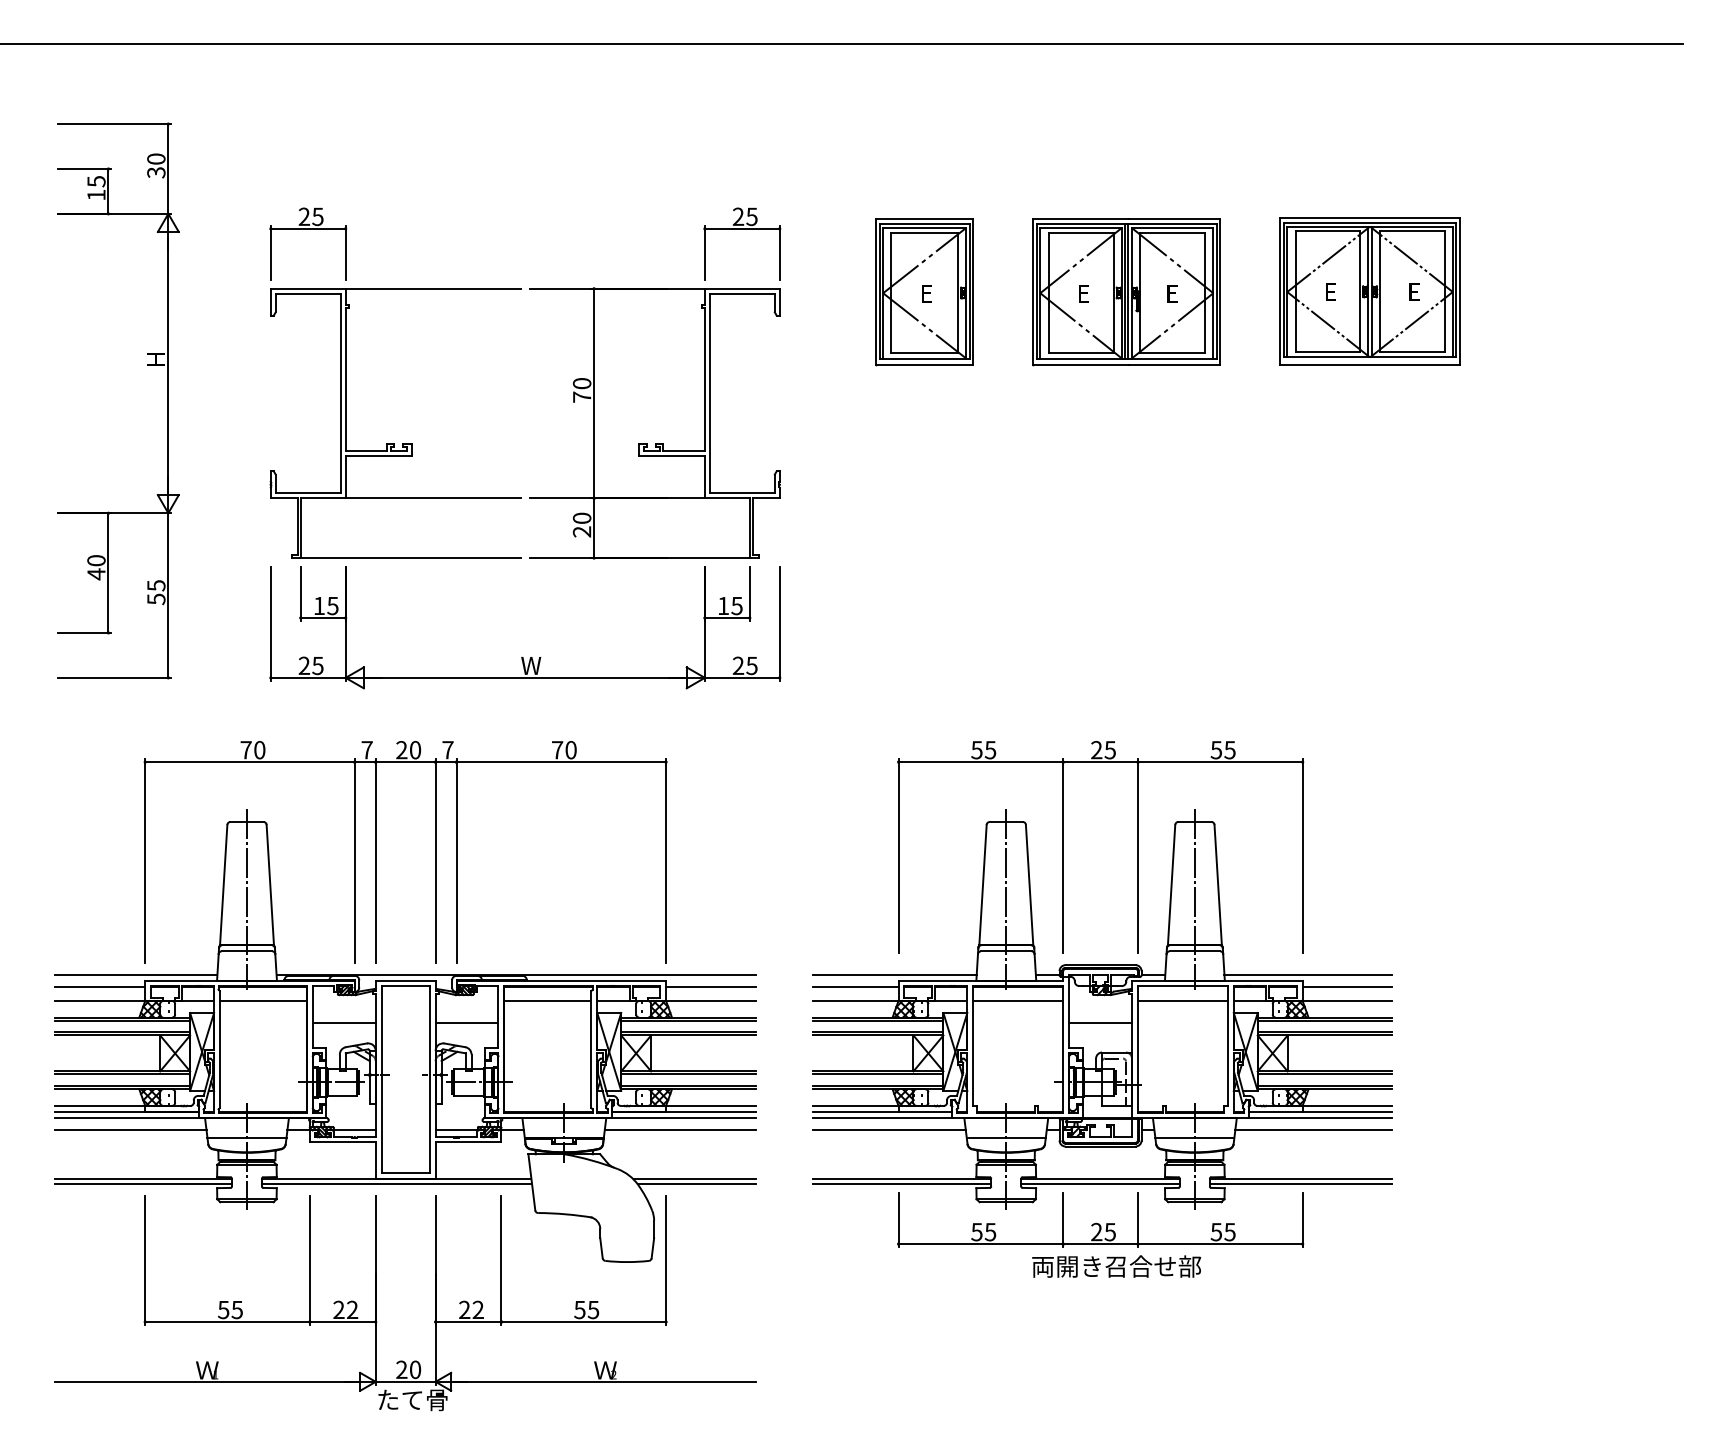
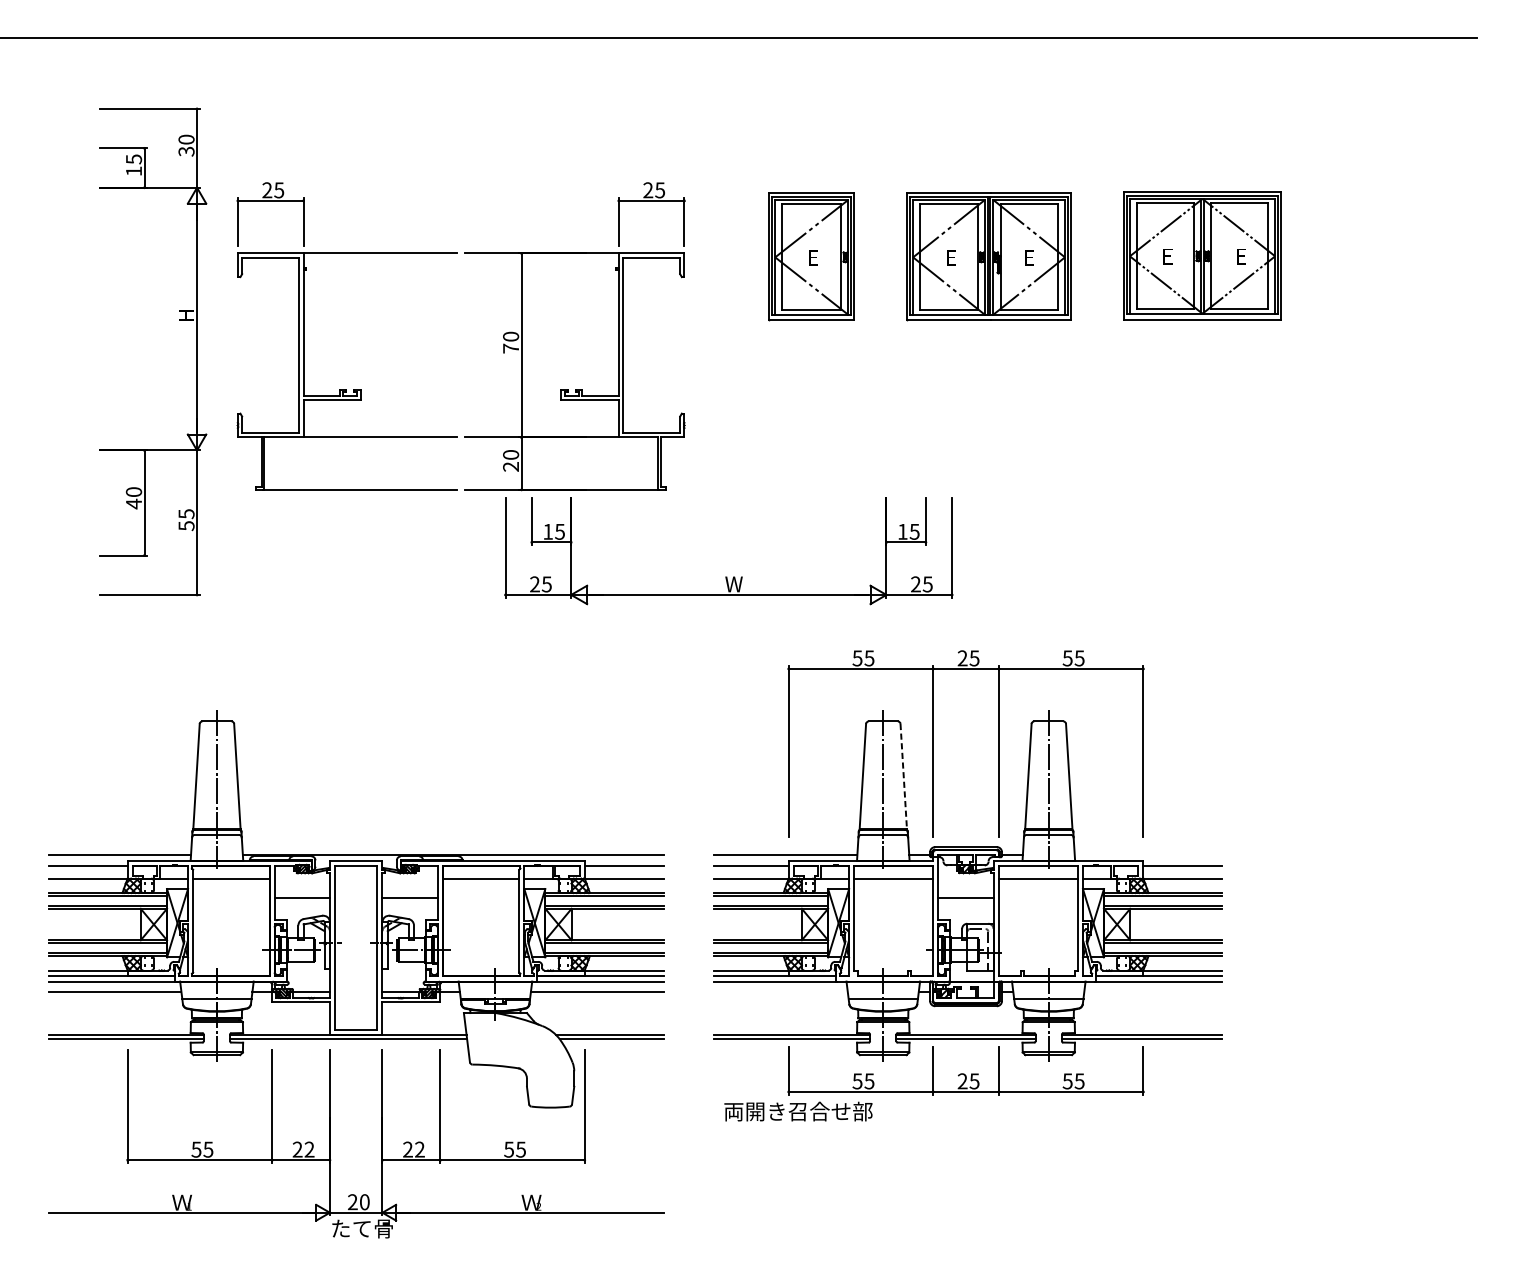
part: (147, 365) -> (178, 320), moved
part: (523, 657) -> (727, 577), moved
part: (376, 852) -> (330, 748), removed
line: (1029, 885) -> (903, 777), solid -> dashed
line: (1308, 974) -> (1148, 855), removed
line: (889, 1130) -> (780, 992), removed
line: (1313, 1130) -> (1152, 992), removed
text: (1116, 1266) -> (798, 1111), moved

